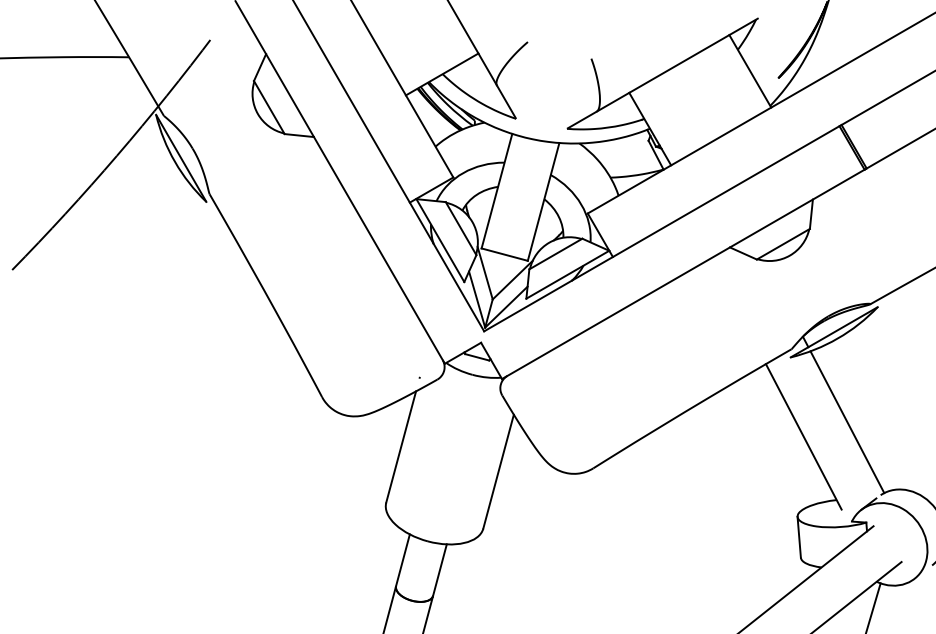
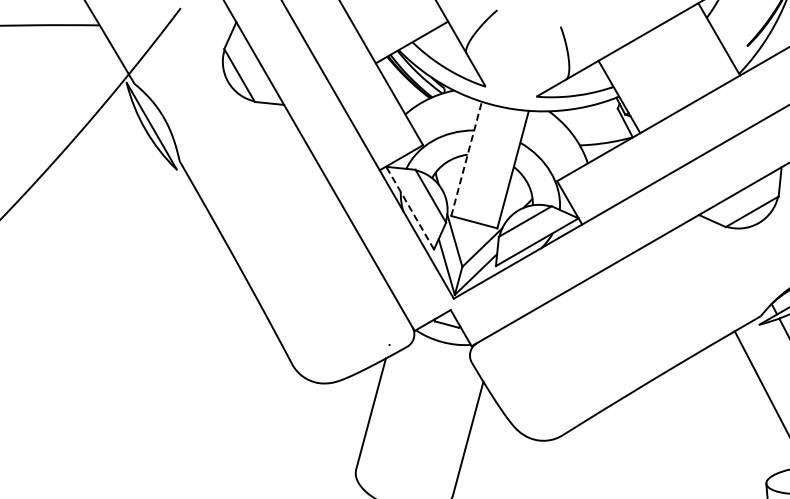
line: (497, 190) -> (467, 158), solid -> dashed
line: (440, 240) -> (410, 208), solid -> dashed

